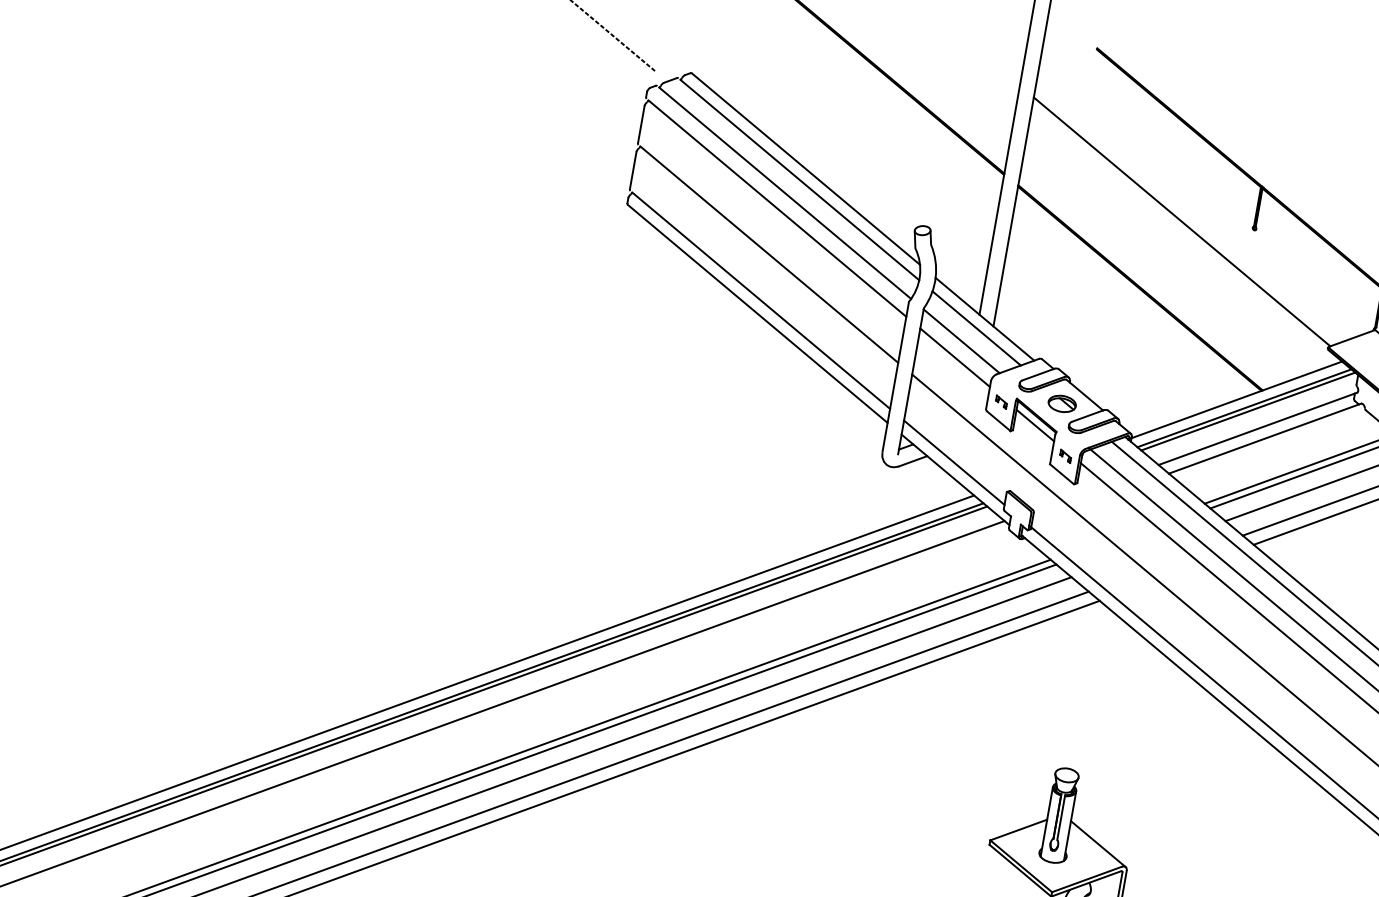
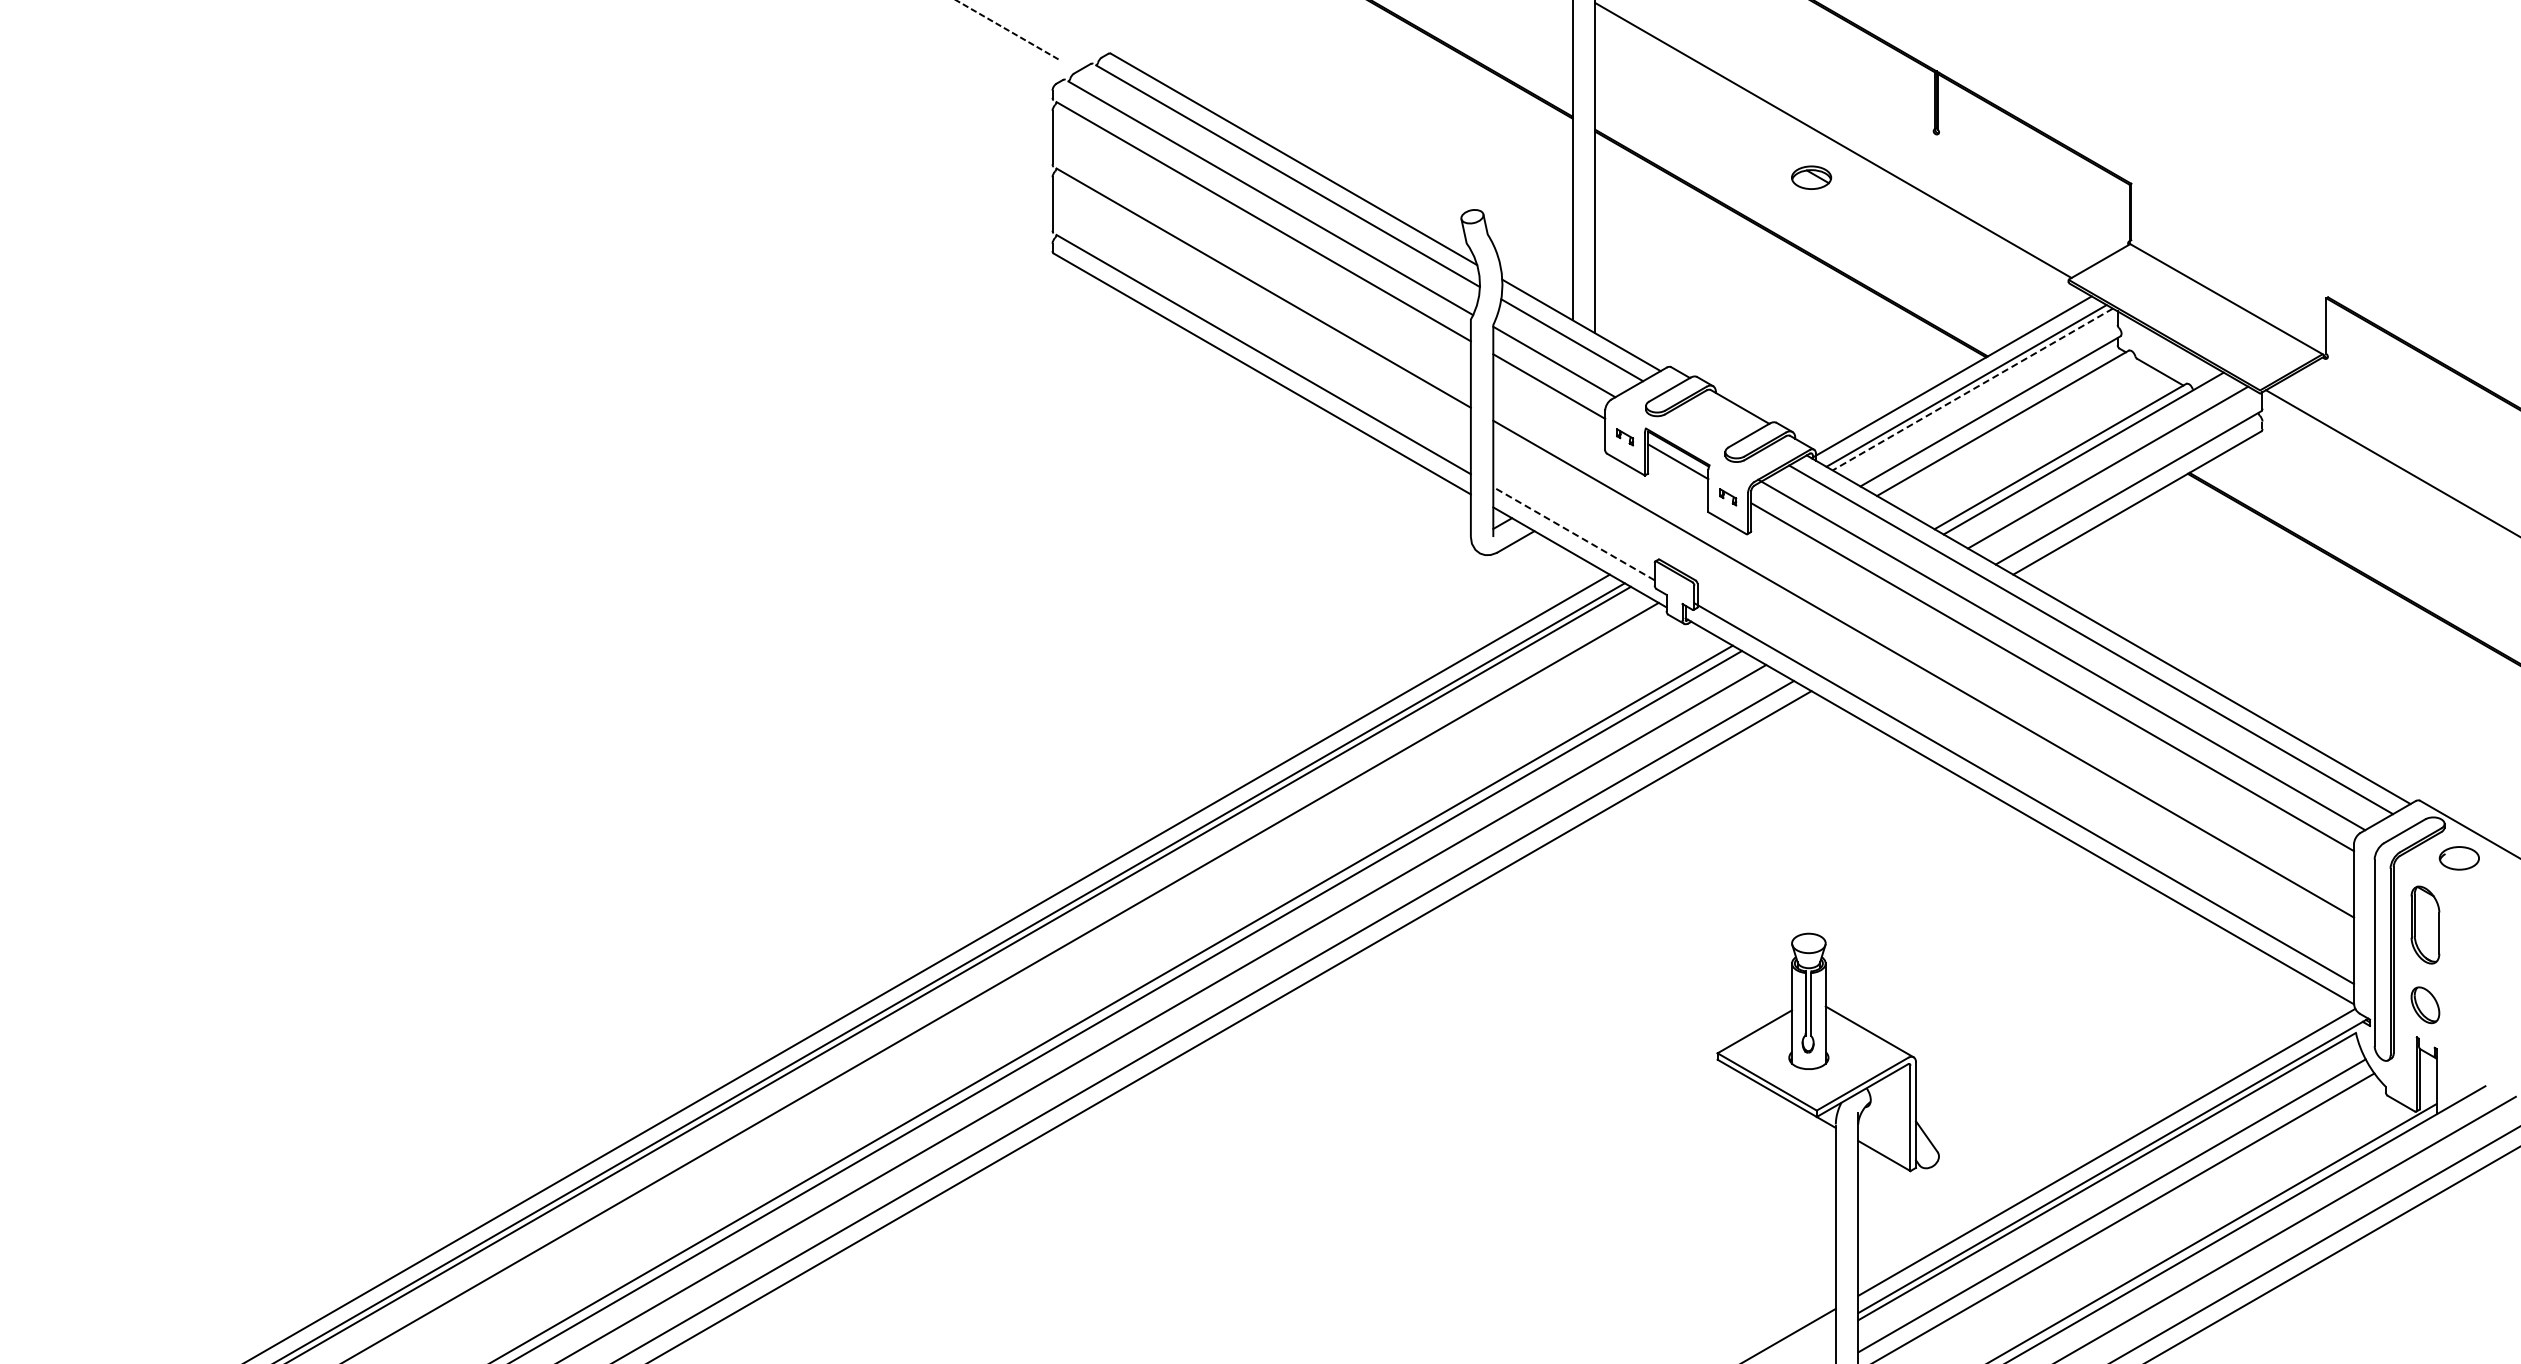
part: (1062, 403) -> (1811, 177), moved
line: (1248, 411) -> (1972, 389), solid -> dashed
line: (953, 462) -> (1573, 533), solid -> dashed

